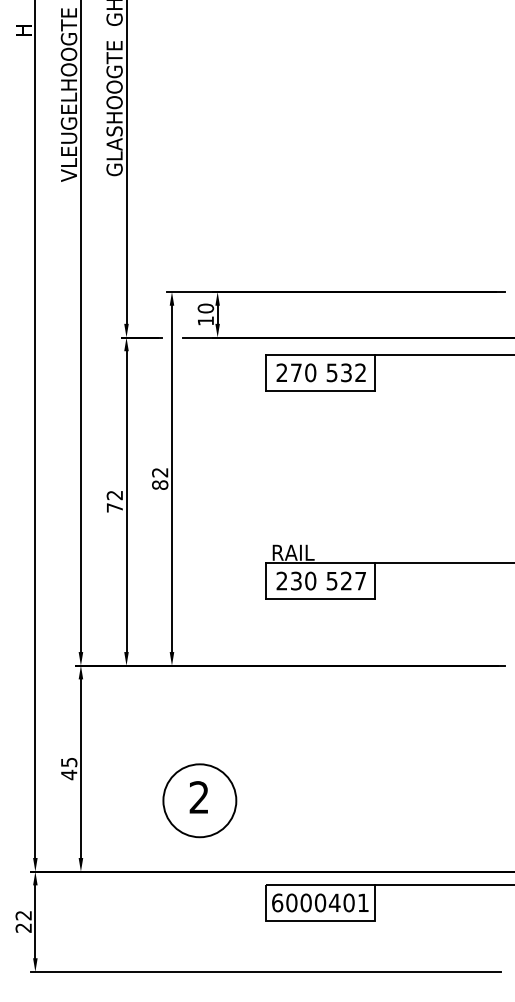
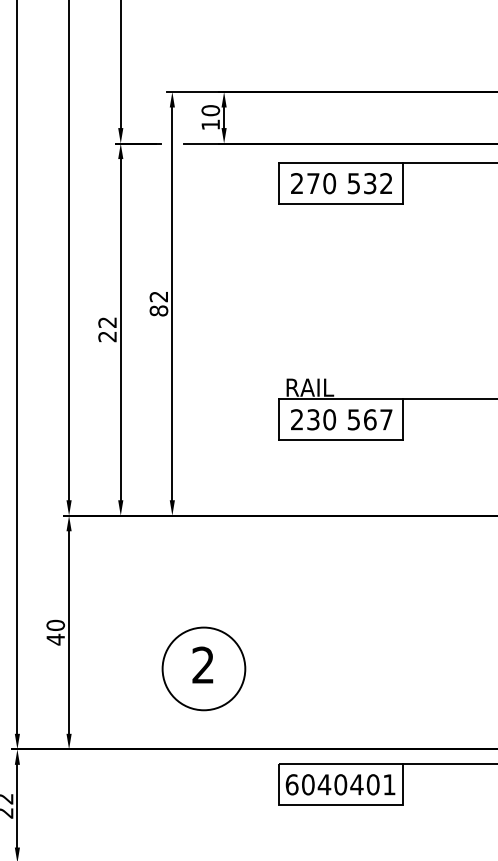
text: (114, 507) -> (107, 336), 72 -> 22
text: (346, 580) -> (370, 419), 527 -> 567
text: (69, 762) -> (56, 625), 45 -> 40
text: (306, 902) -> (324, 784), 6000401 -> 6040401

